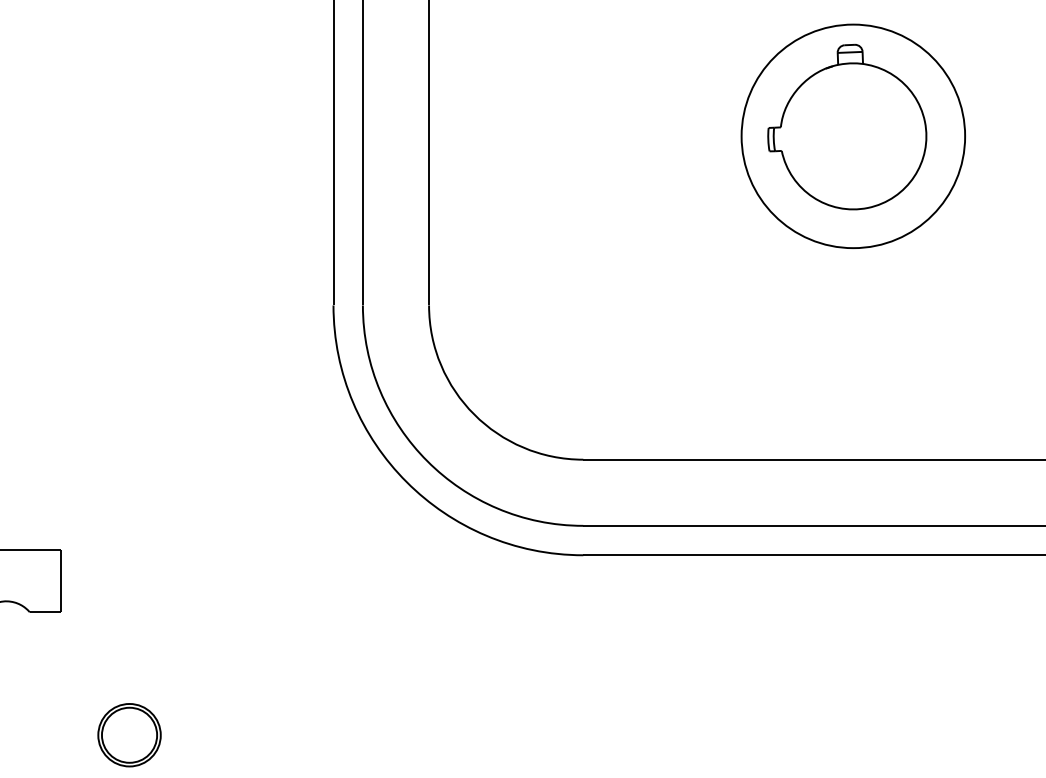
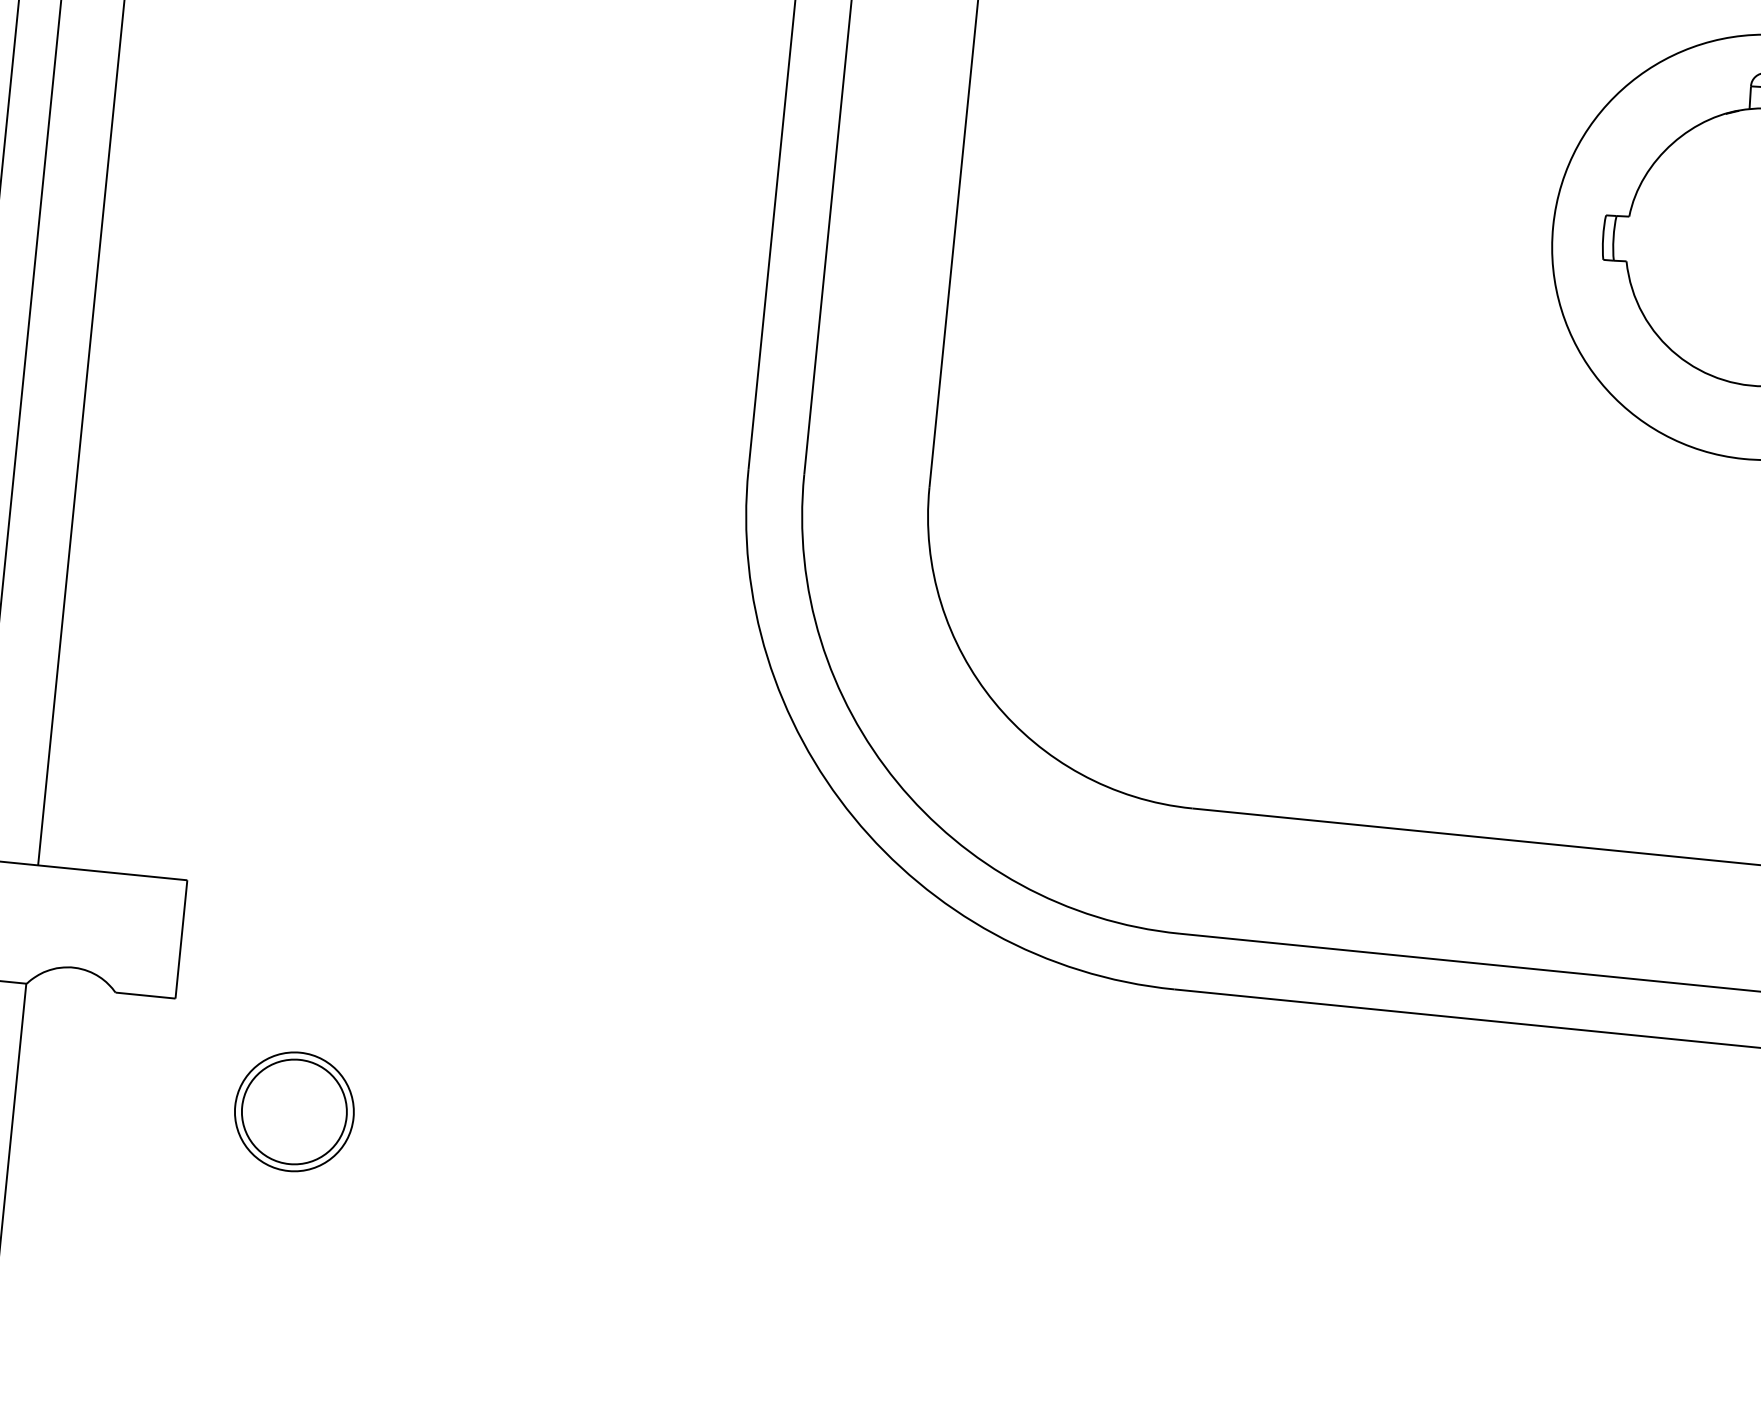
part: (129, 735) -> (294, 1112), moved

